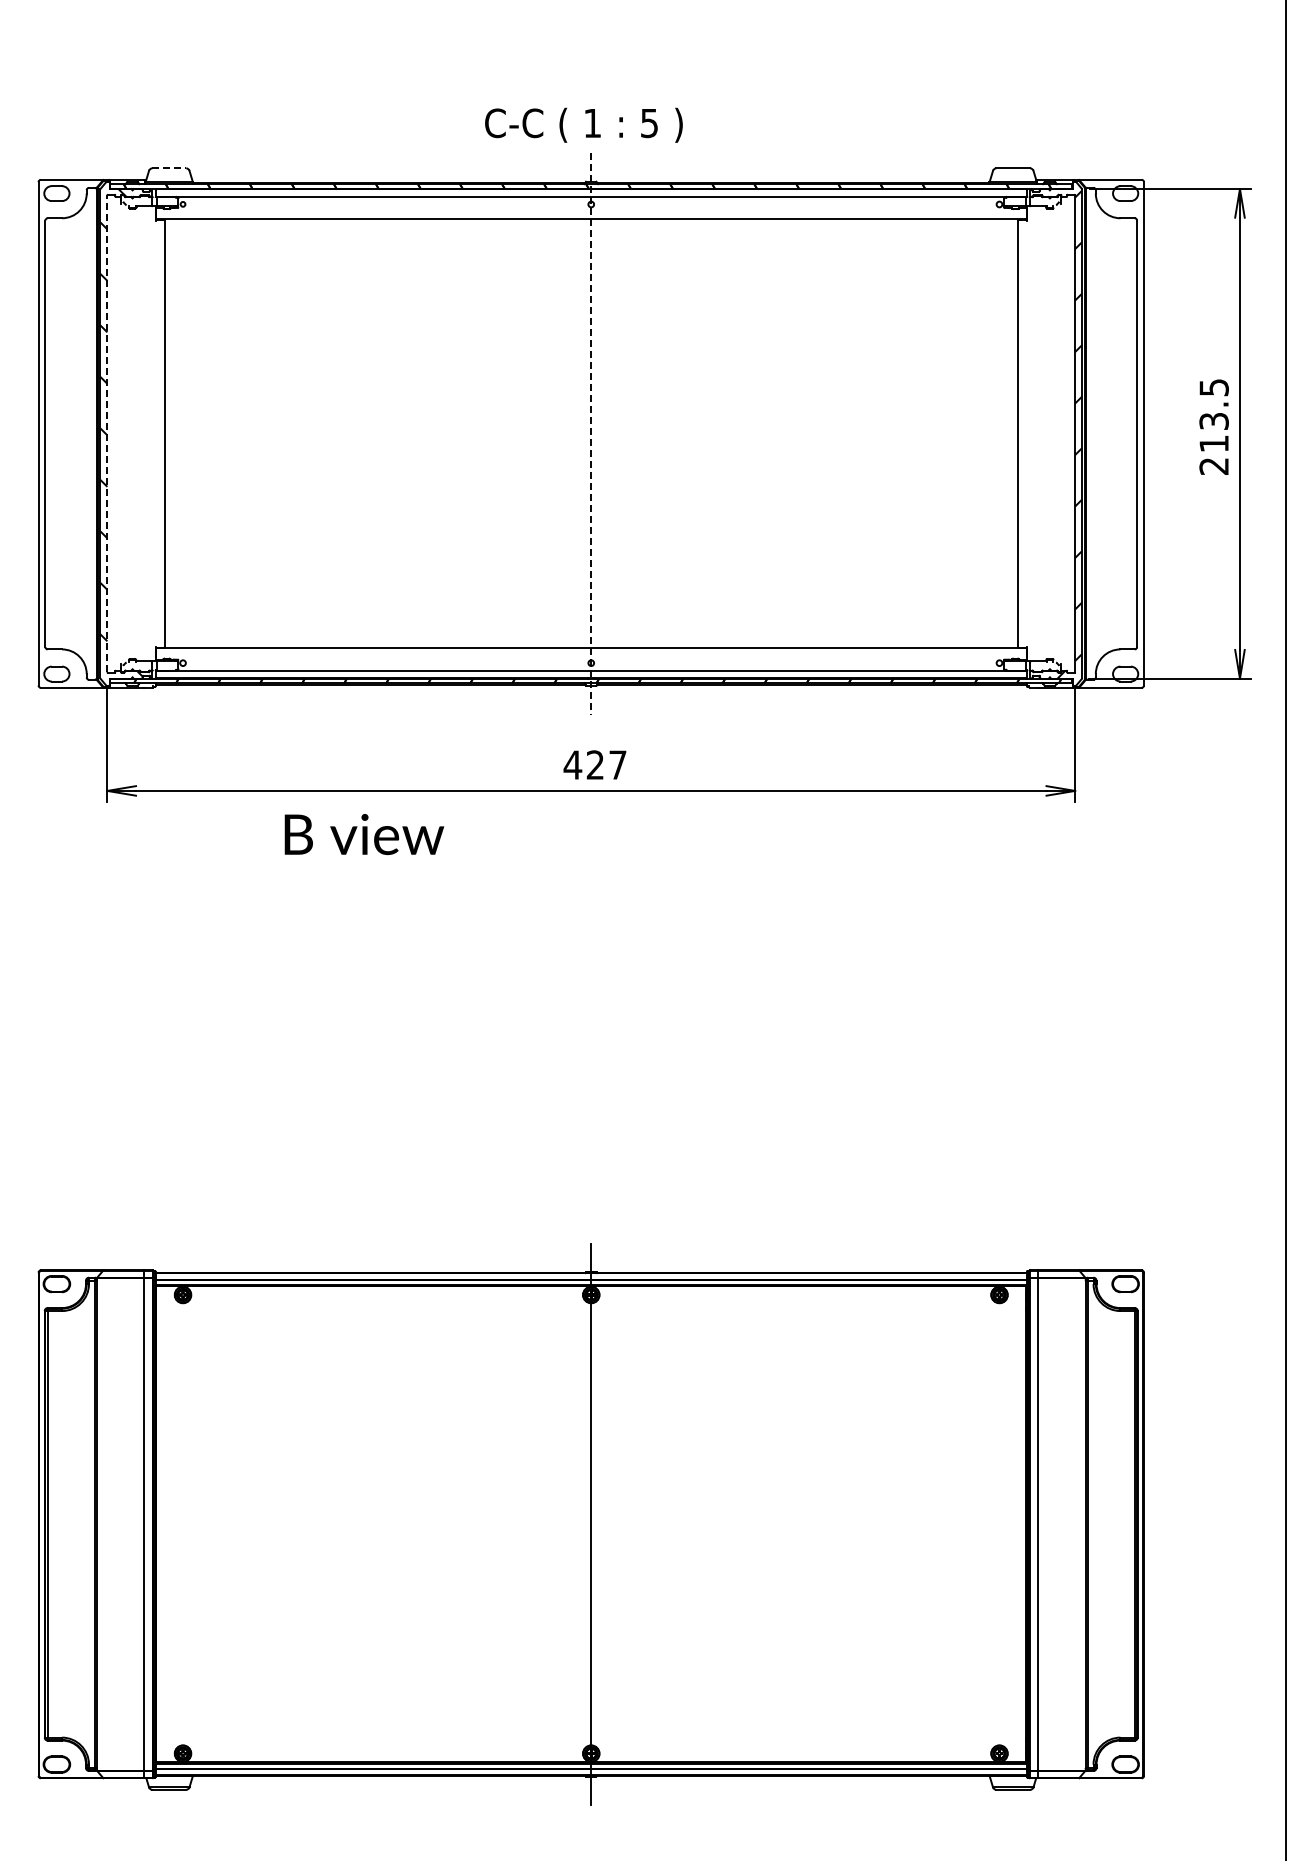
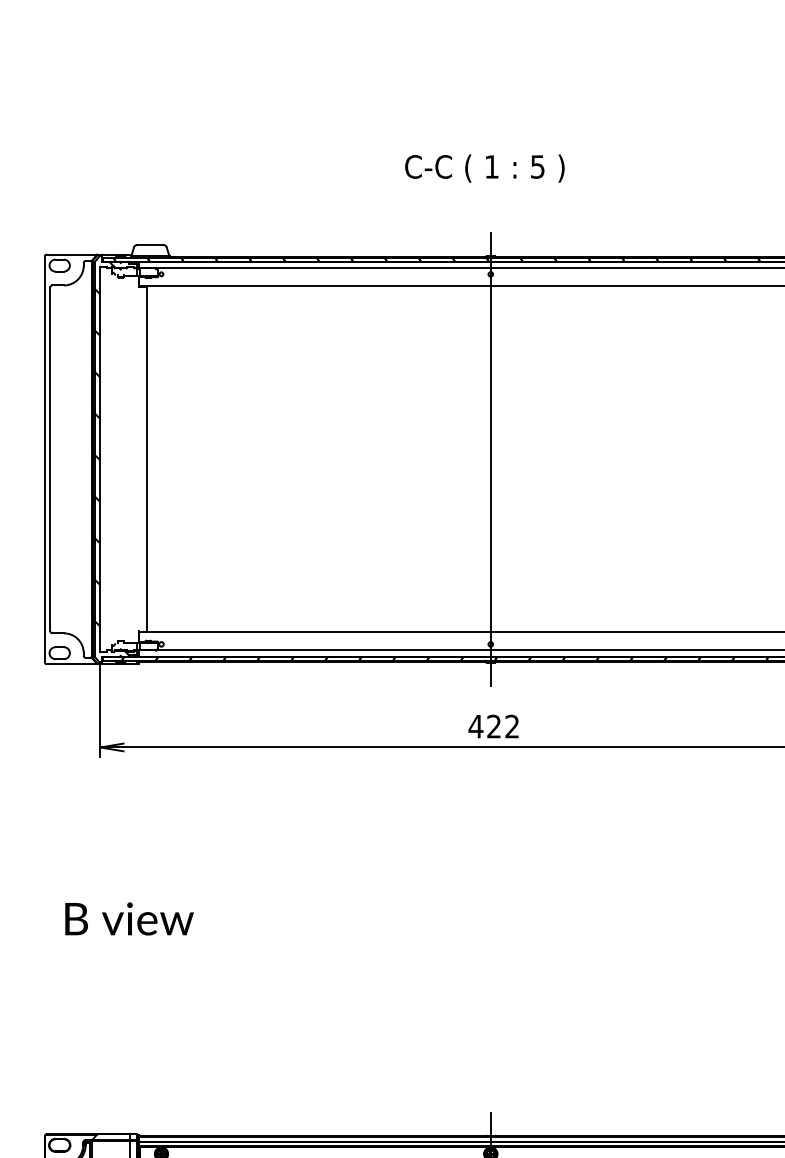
text: (583, 124) -> (484, 167), moved
line: (169, 168) -> (150, 245), dashed -> solid
line: (107, 433) -> (100, 459), dashed -> solid
line: (591, 433) -> (490, 459), dashed -> solid
text: (617, 764) -> (511, 726), 427 -> 422
text: (364, 834) -> (129, 918), moved

